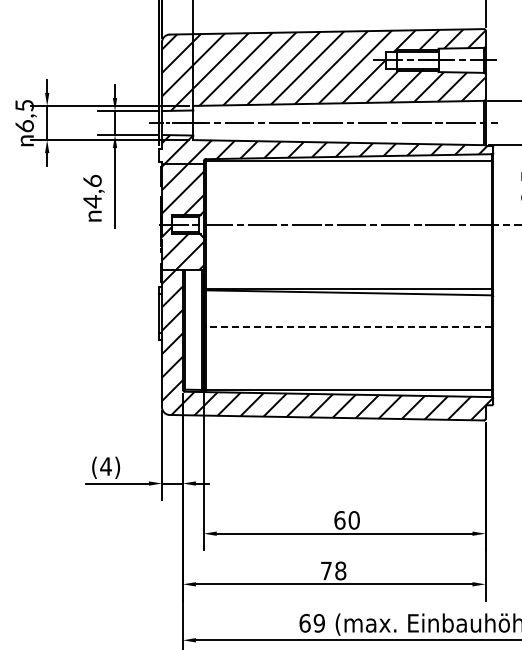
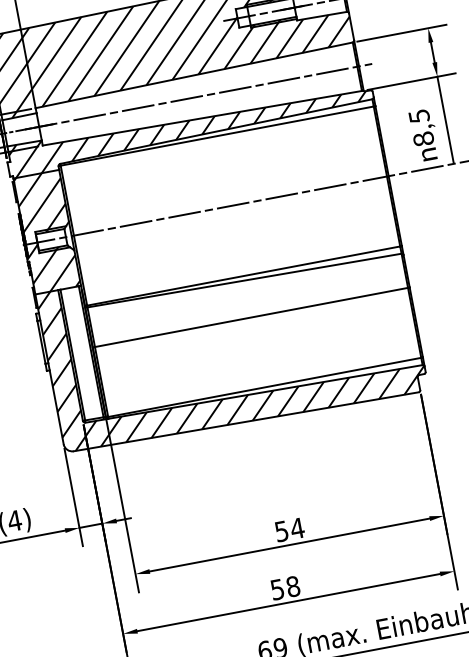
line: (348, 326) -> (251, 317), dashed -> solid
text: (347, 520) -> (290, 530), 60 -> 54
text: (326, 570) -> (277, 589), 78 -> 58

